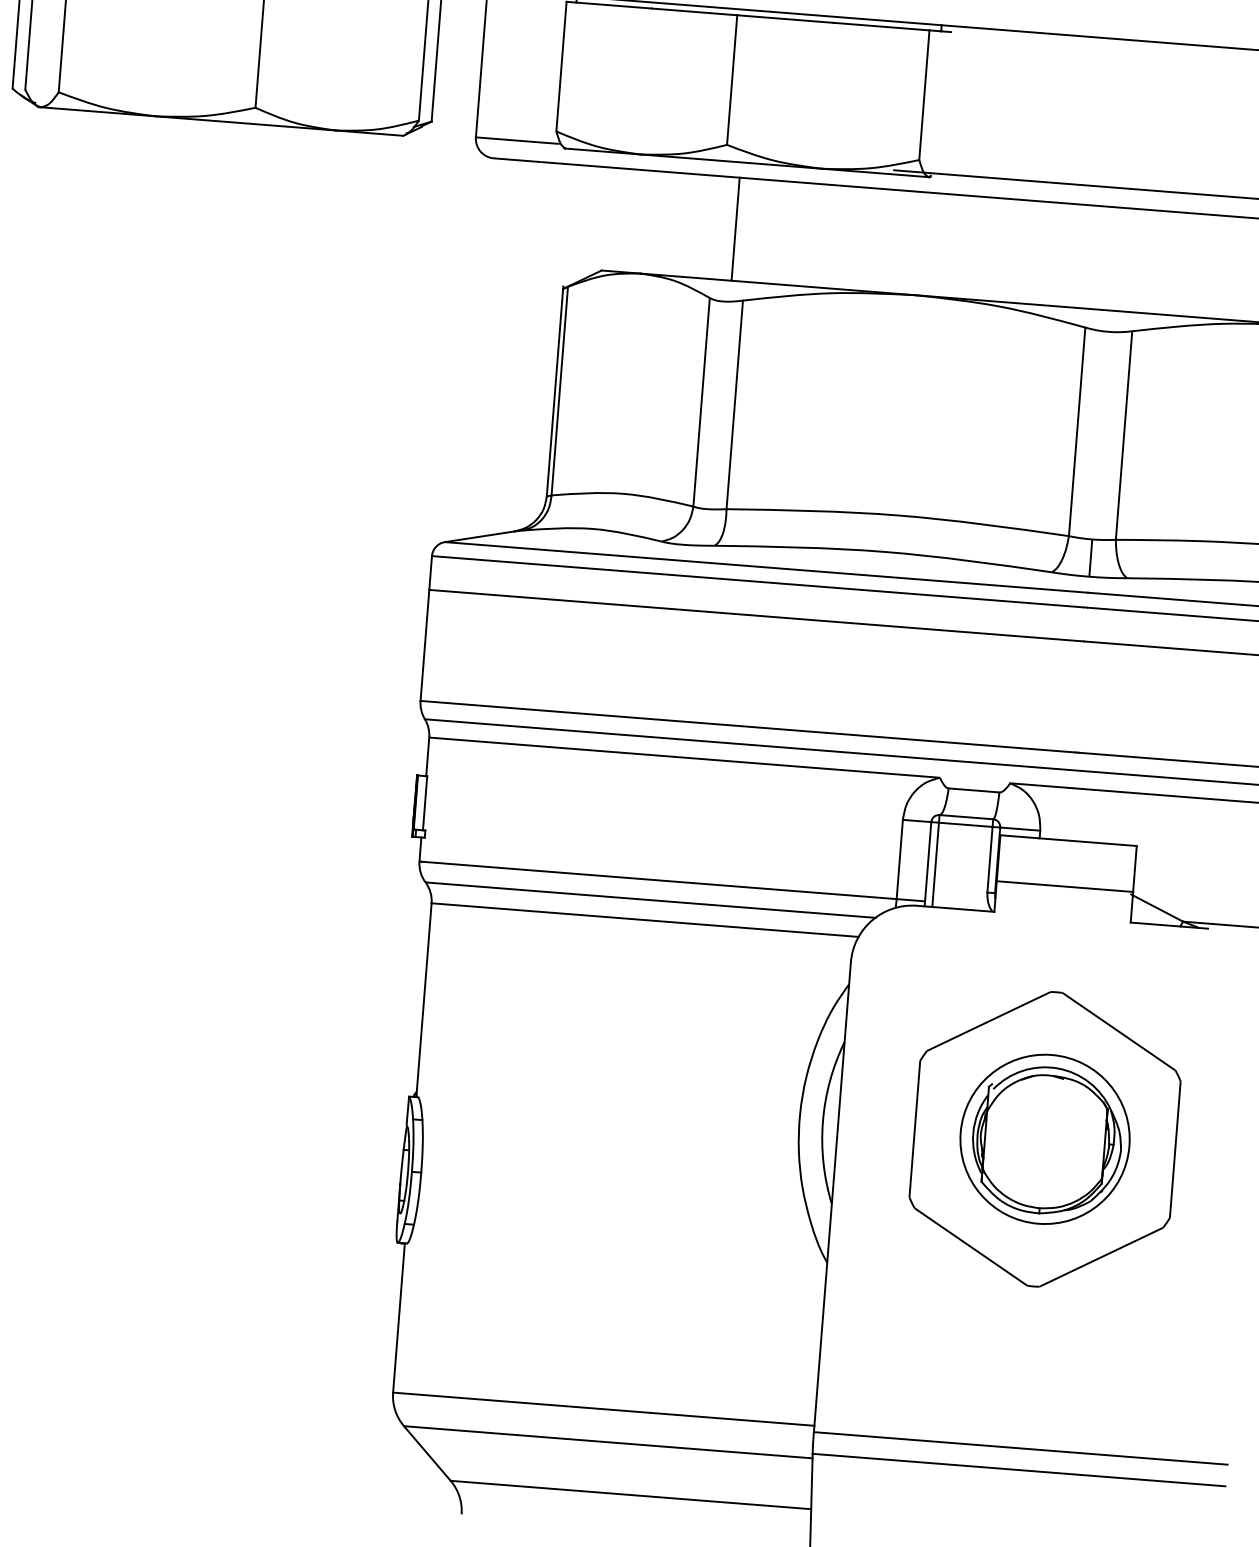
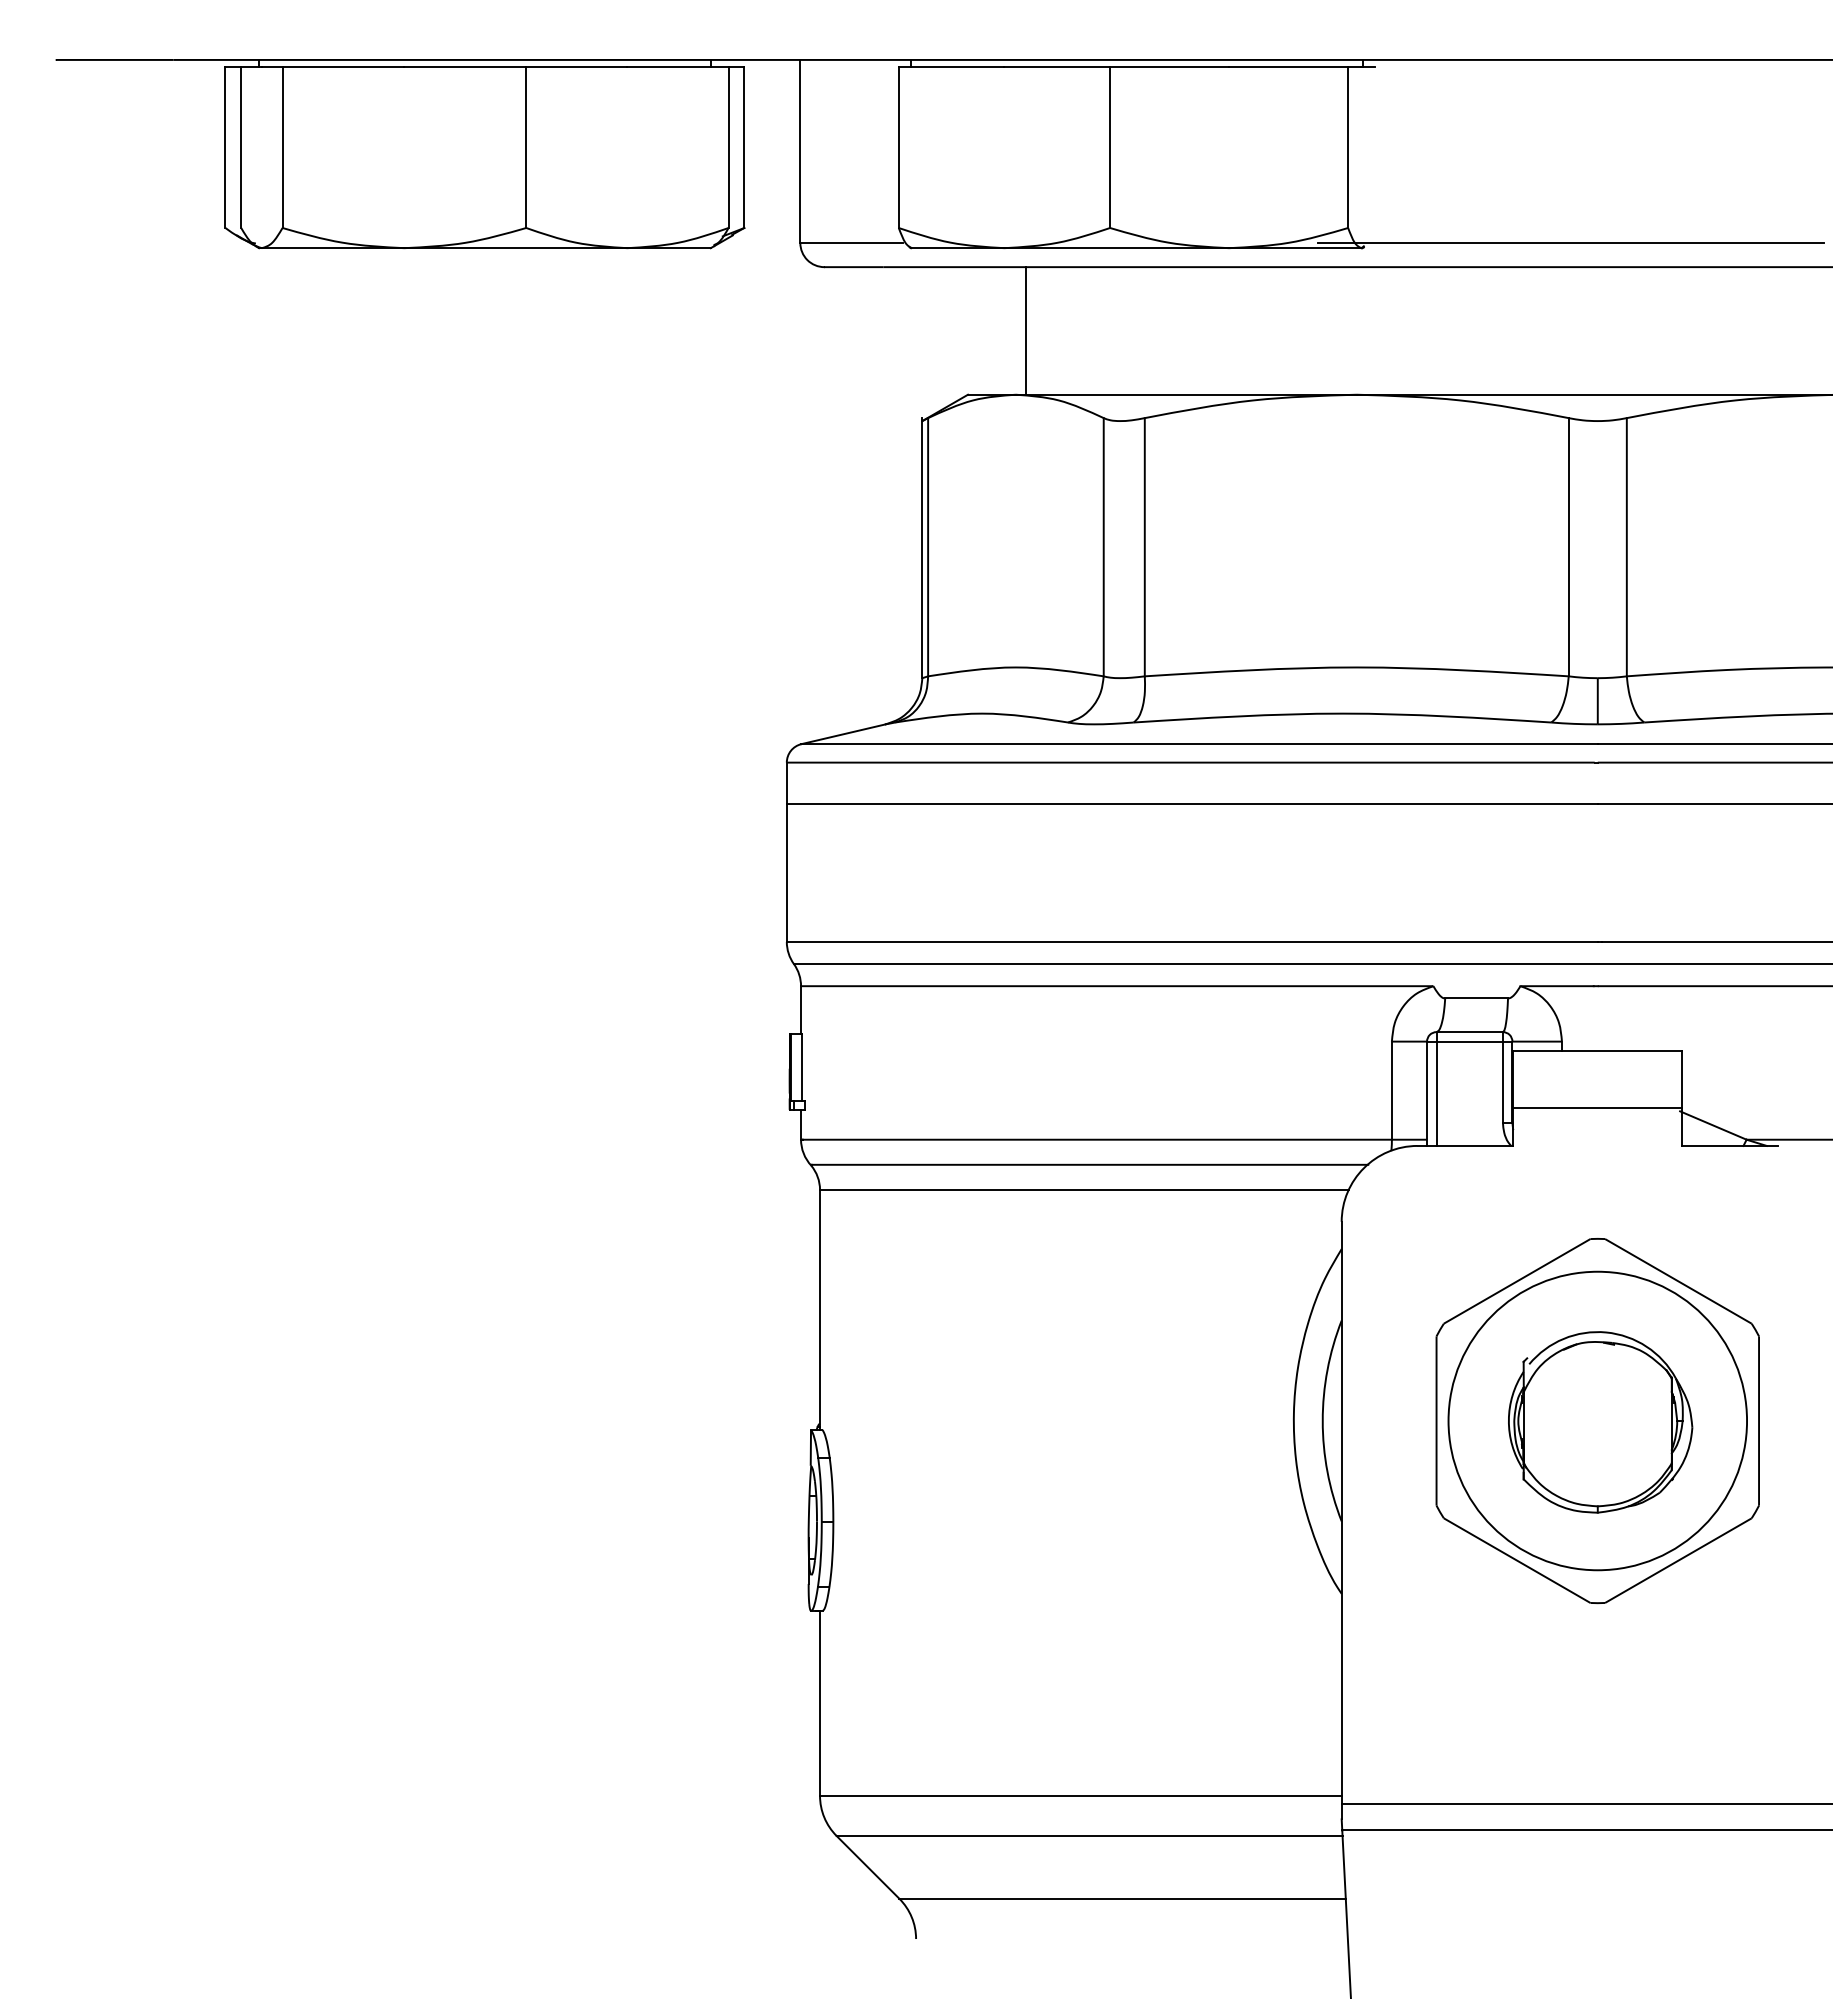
line: (735, 228) -> (1025, 330), moved
circle: (1044, 1138) -> (1597, 1420), size x1.43

